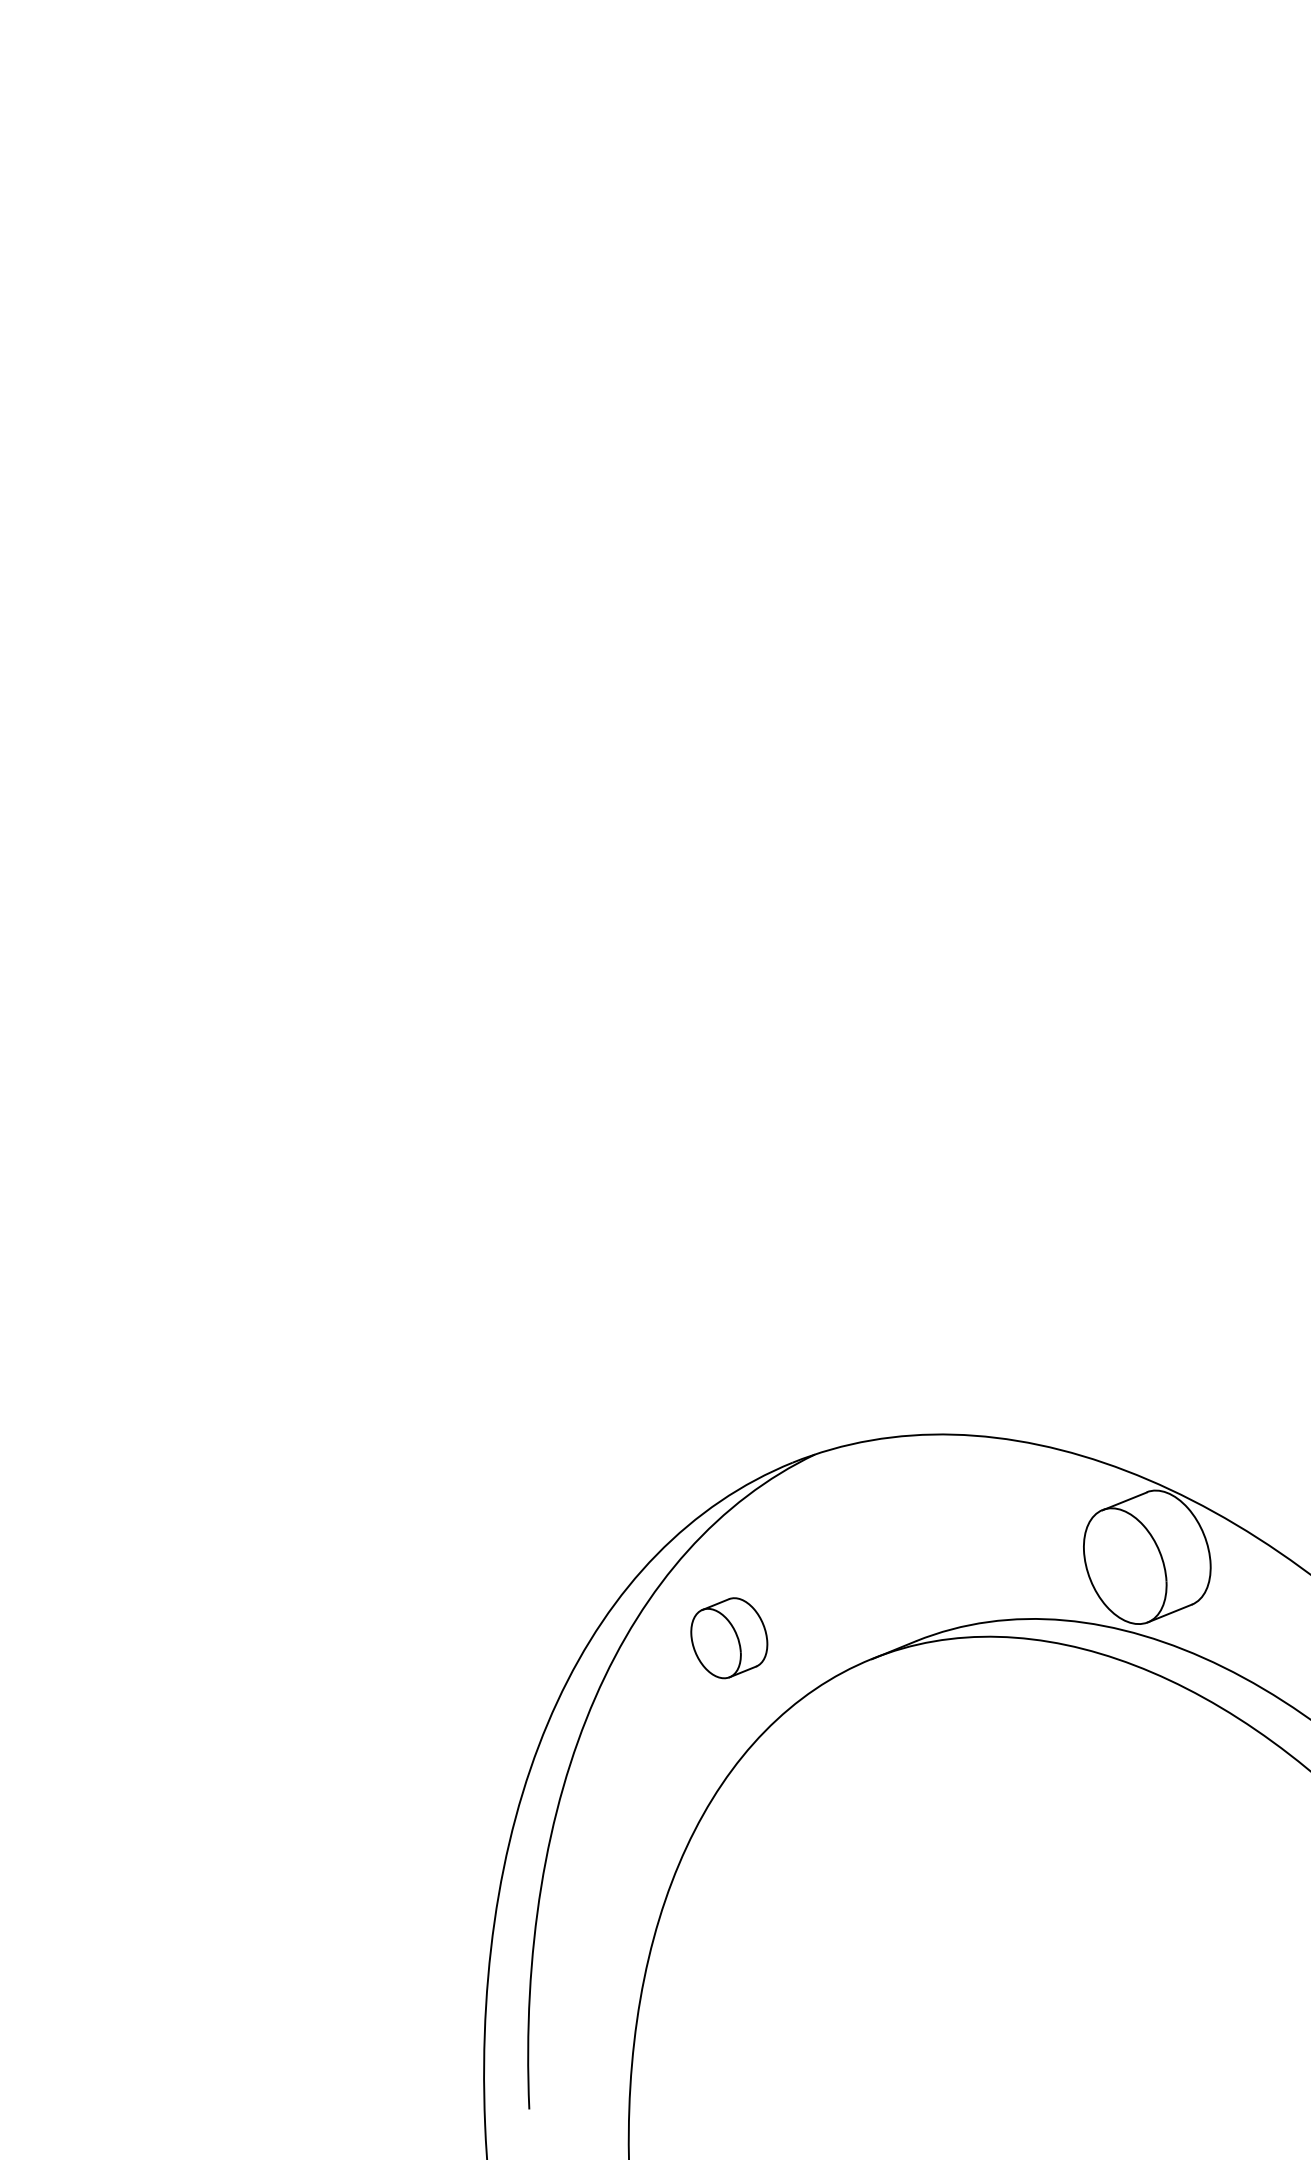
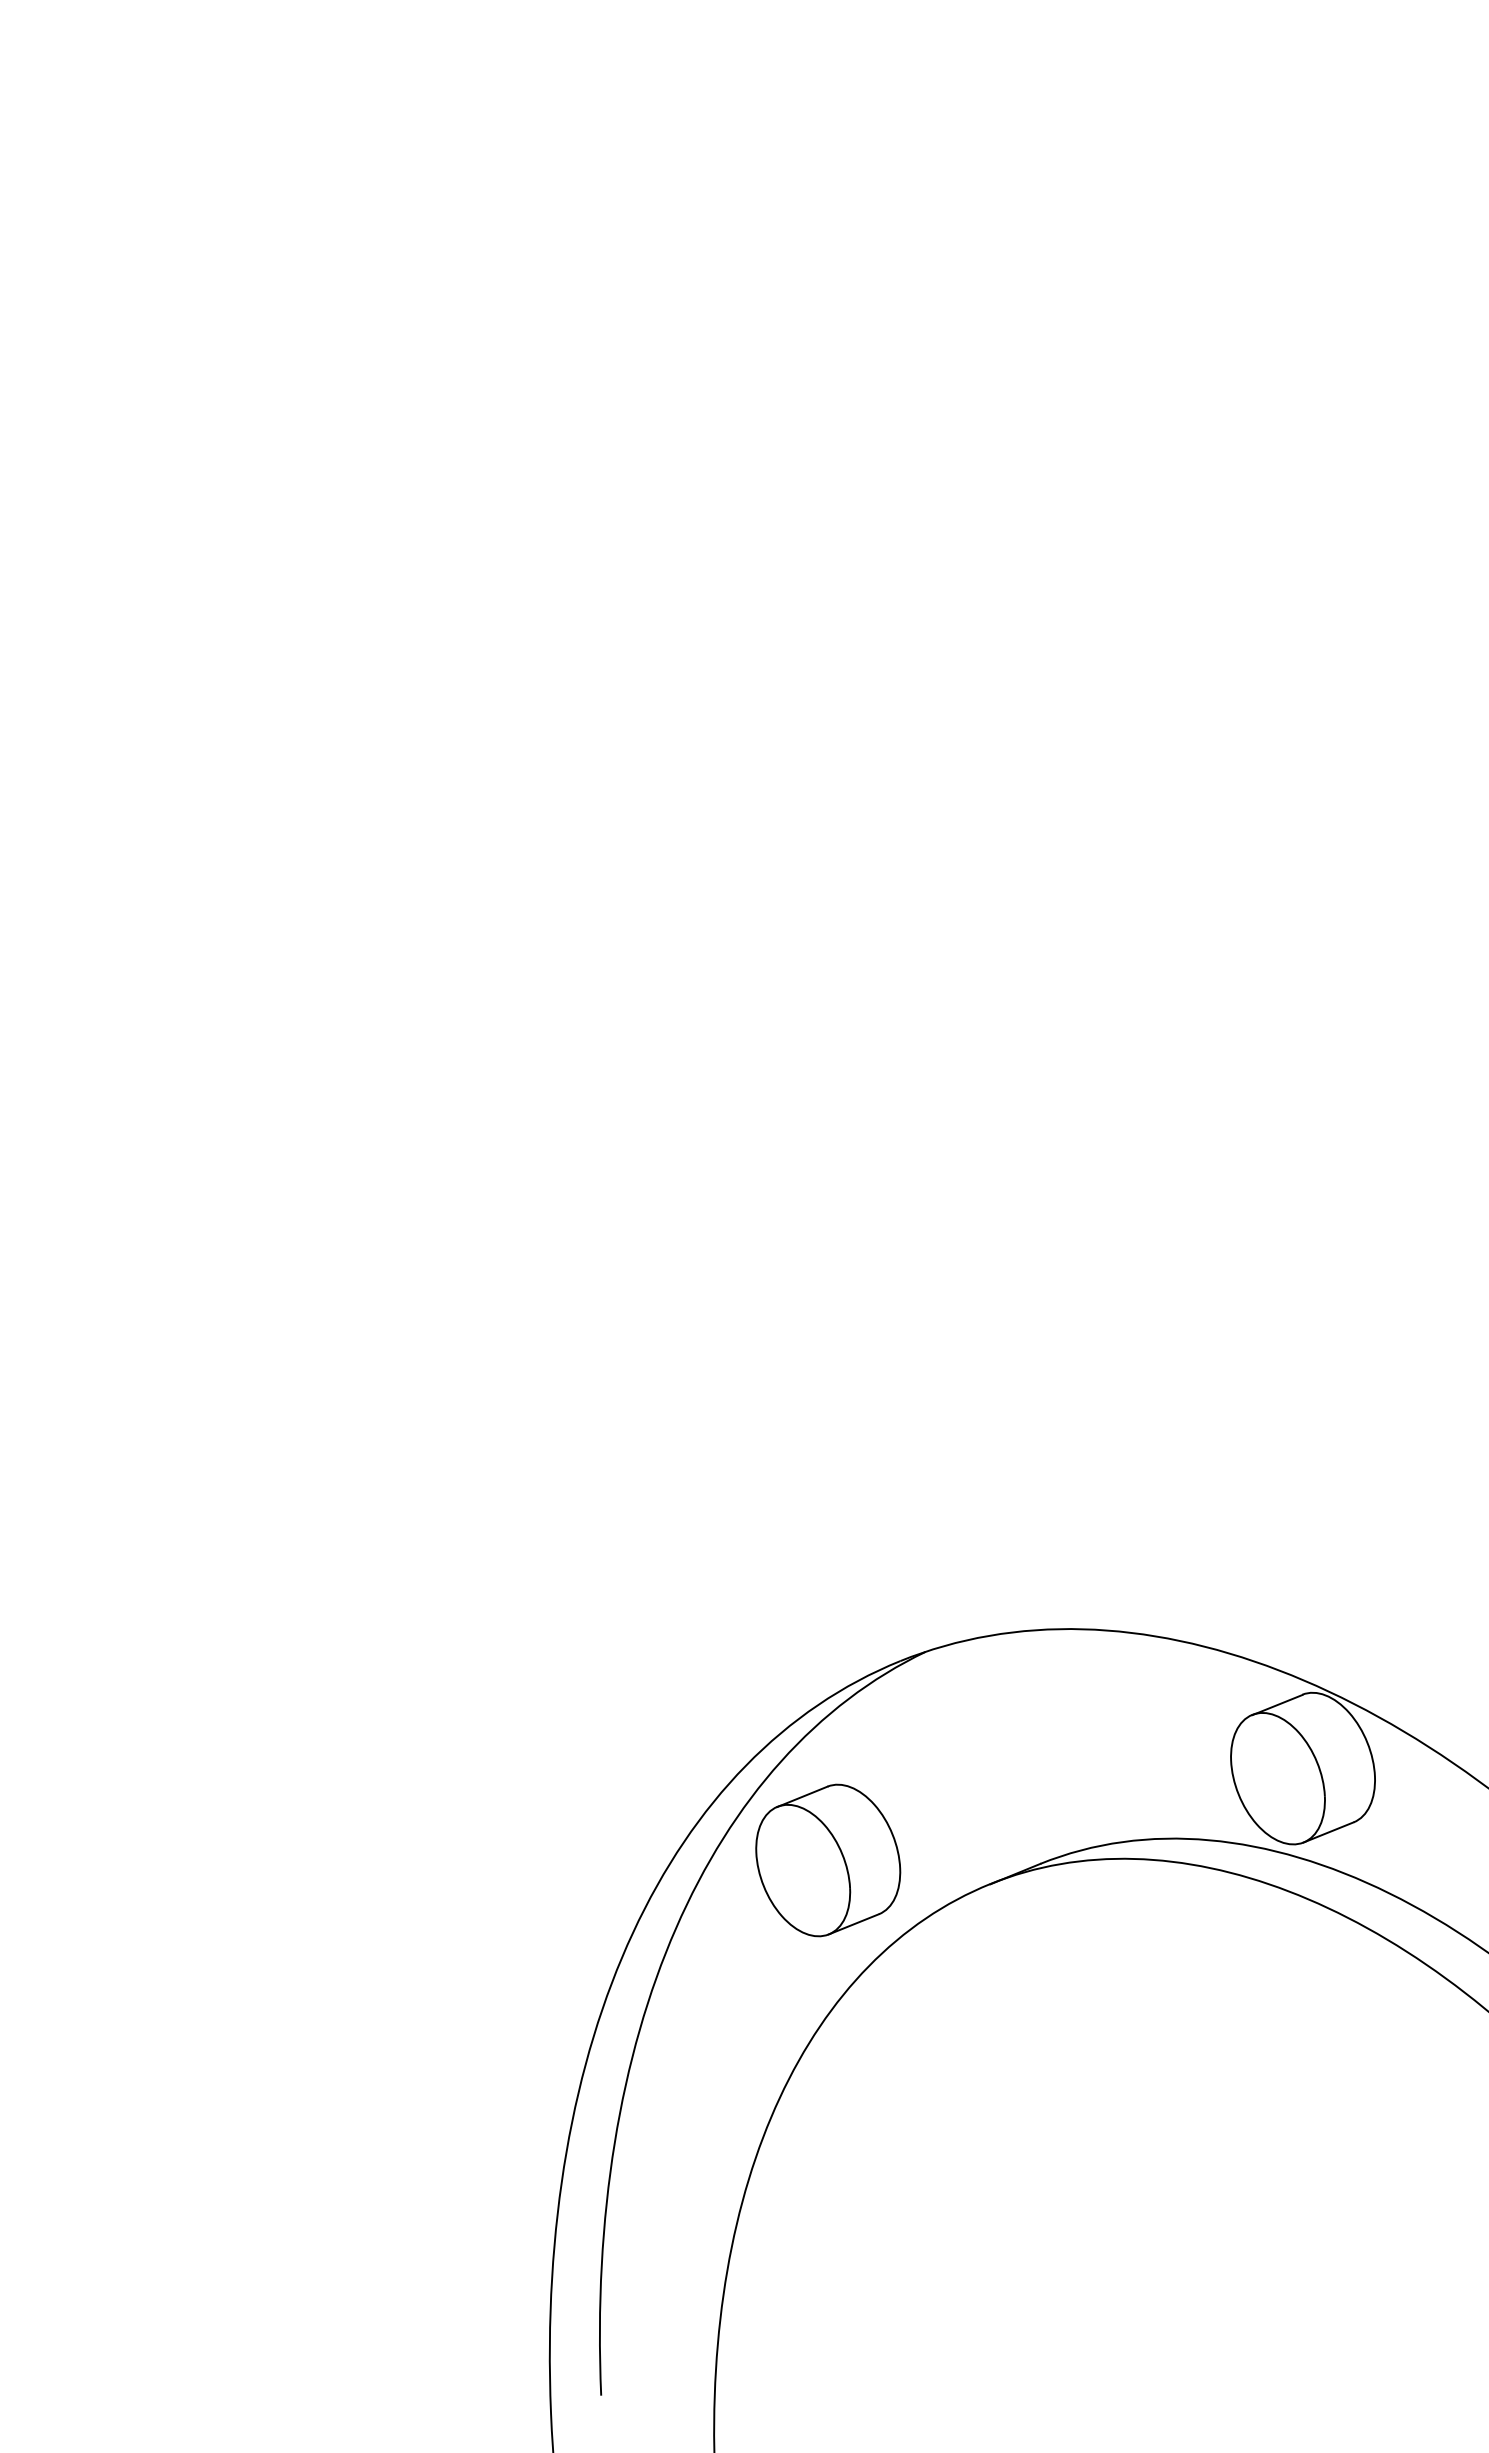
part: (729, 1638) -> (828, 1860), size x1.67

